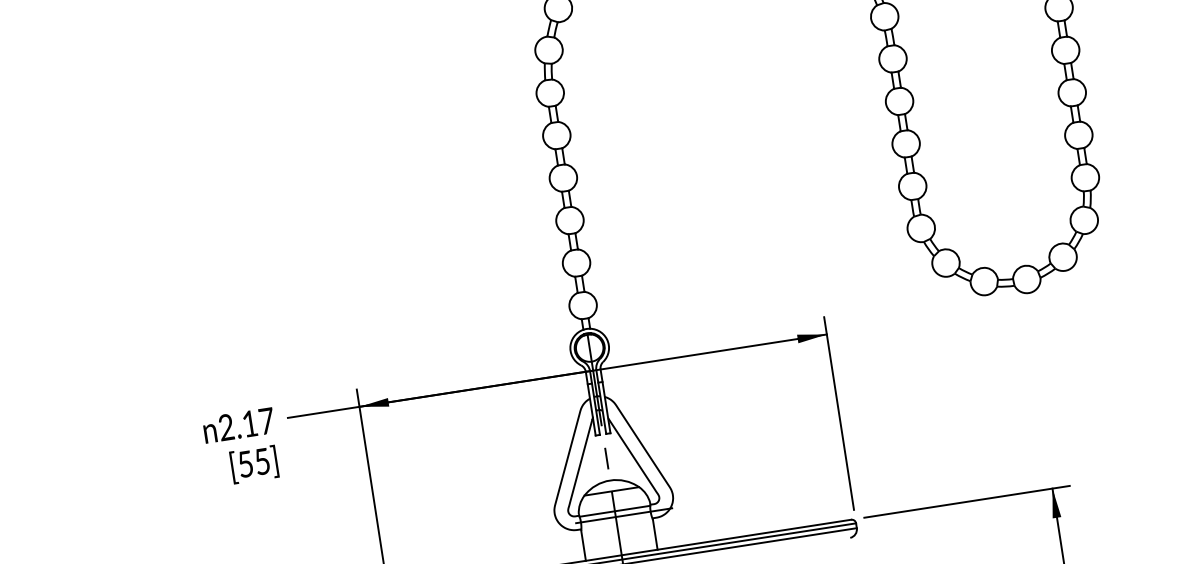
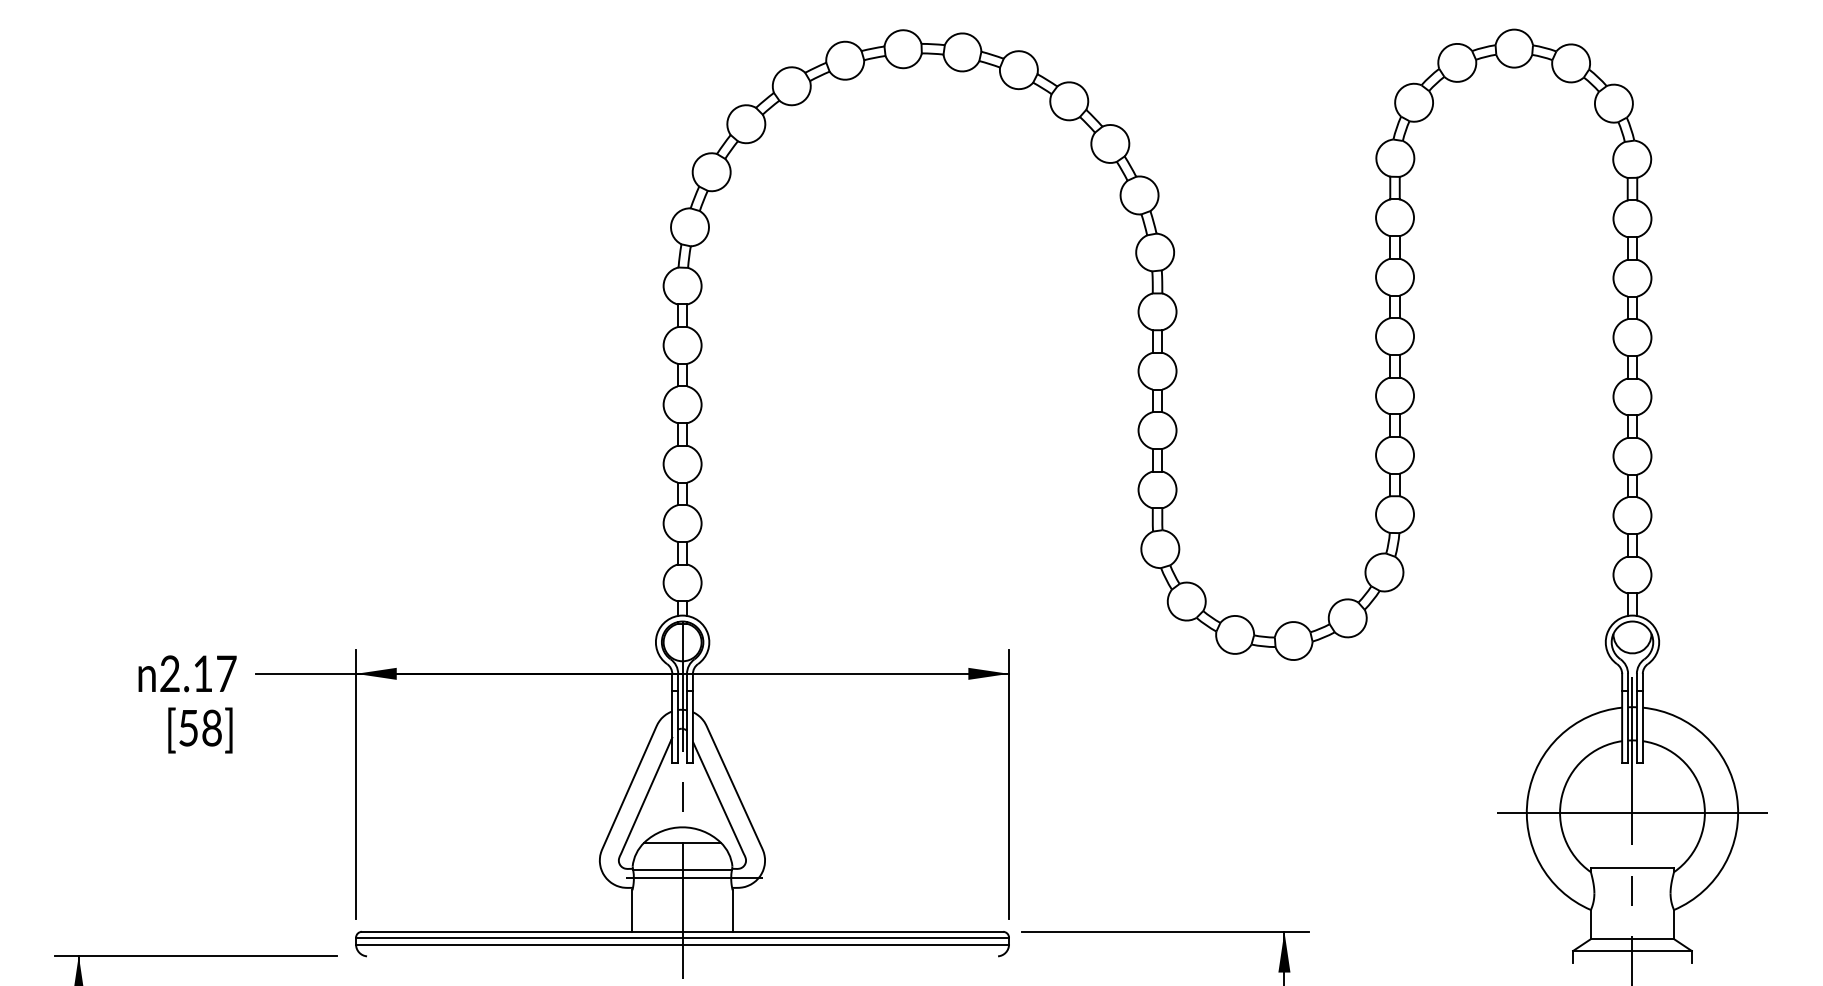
text: (261, 461) -> (211, 727), [55] -> [58]

